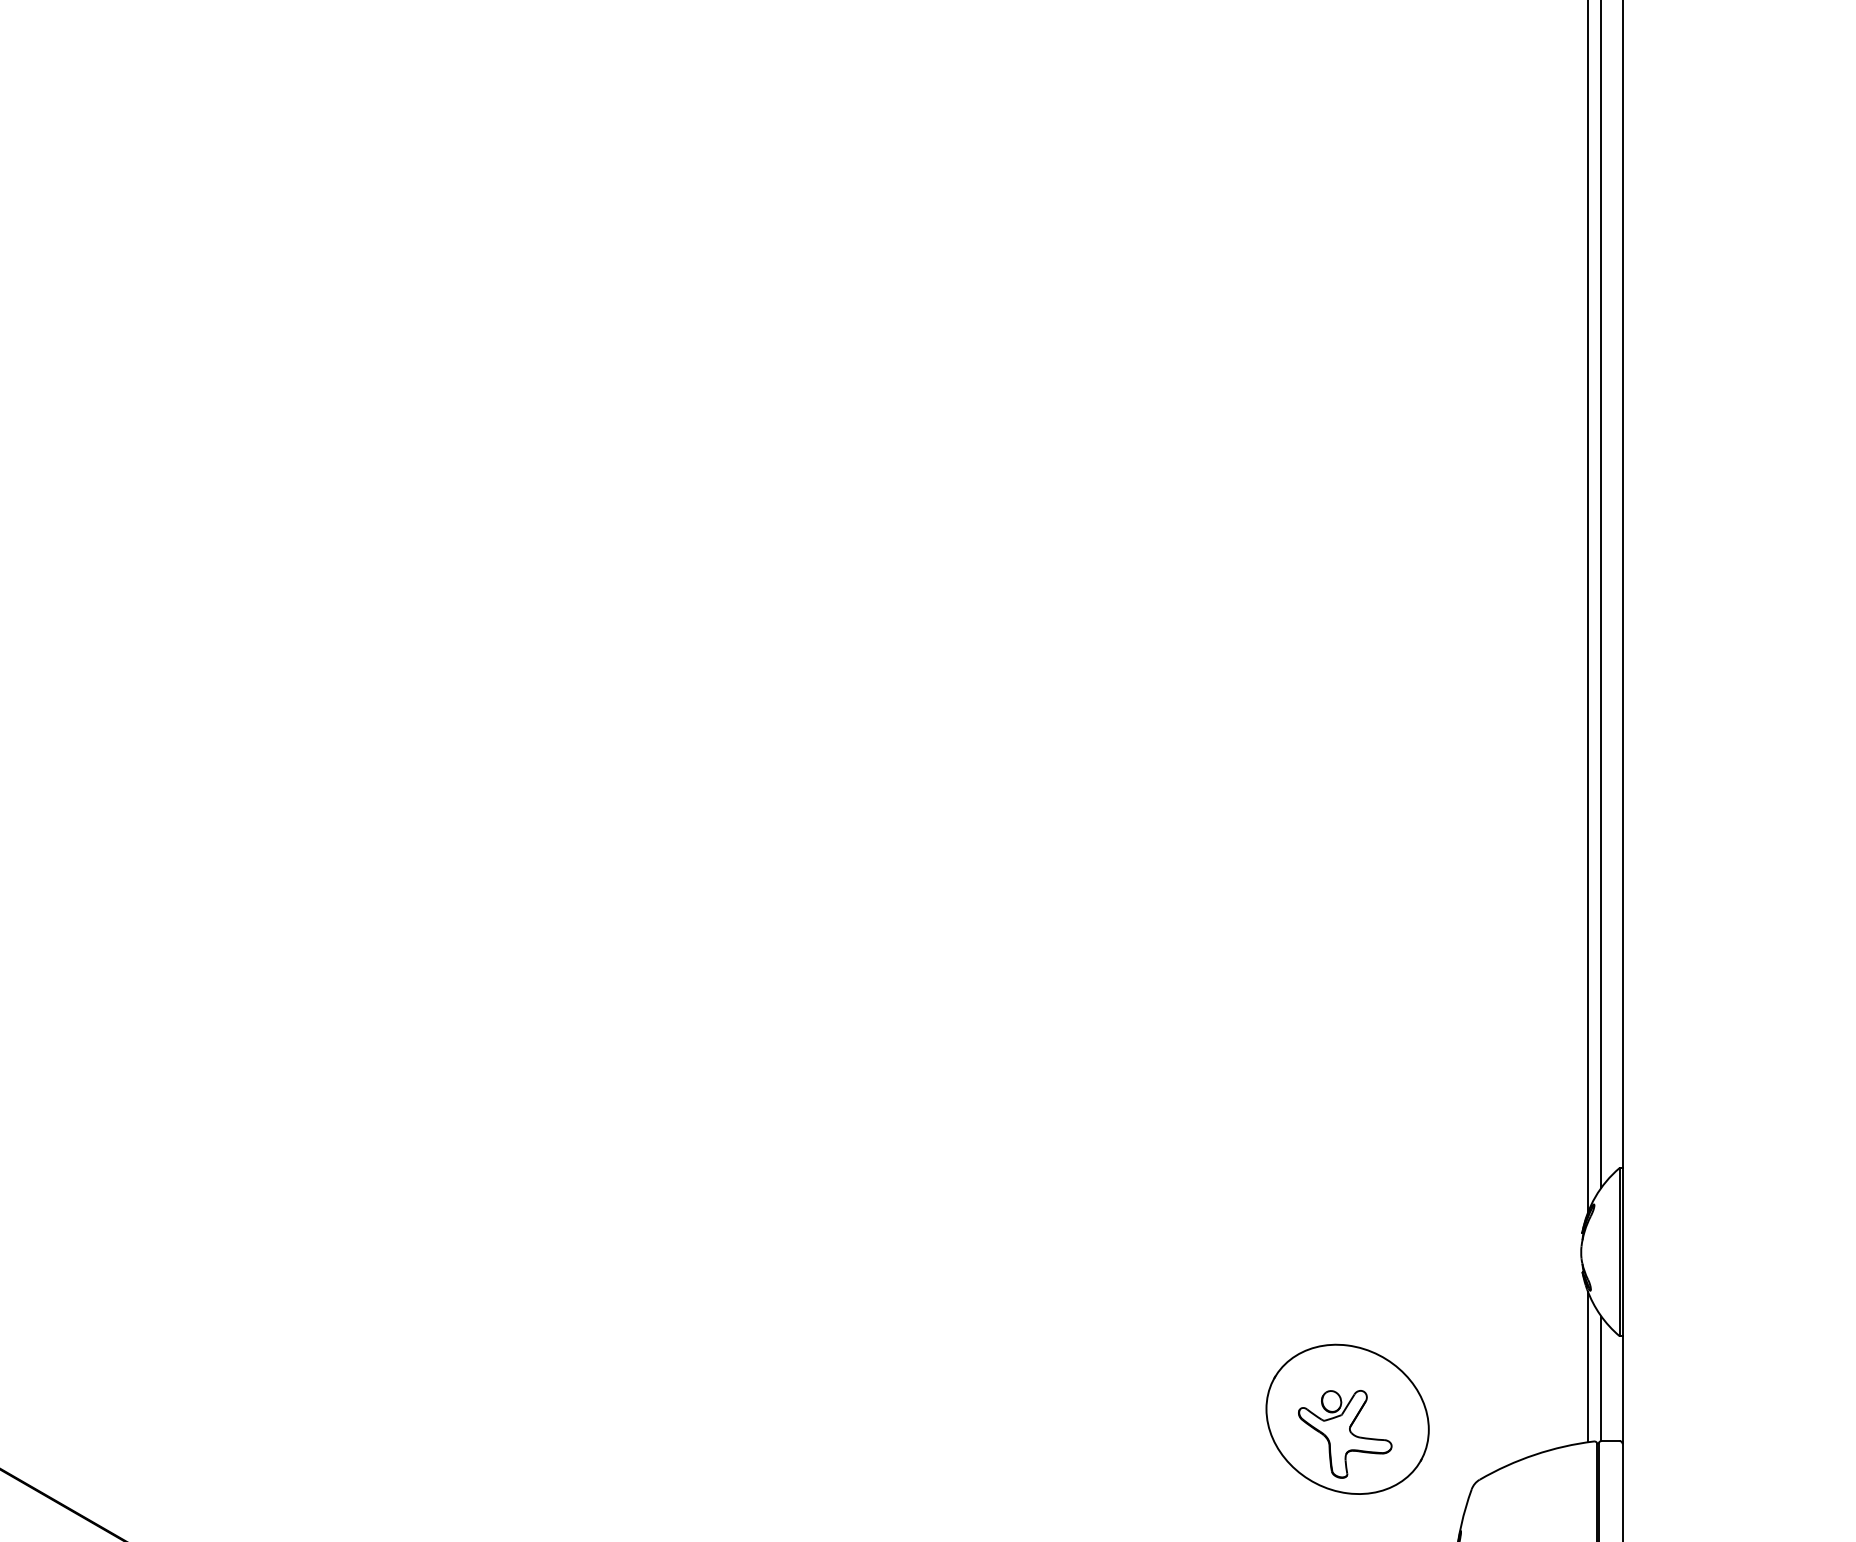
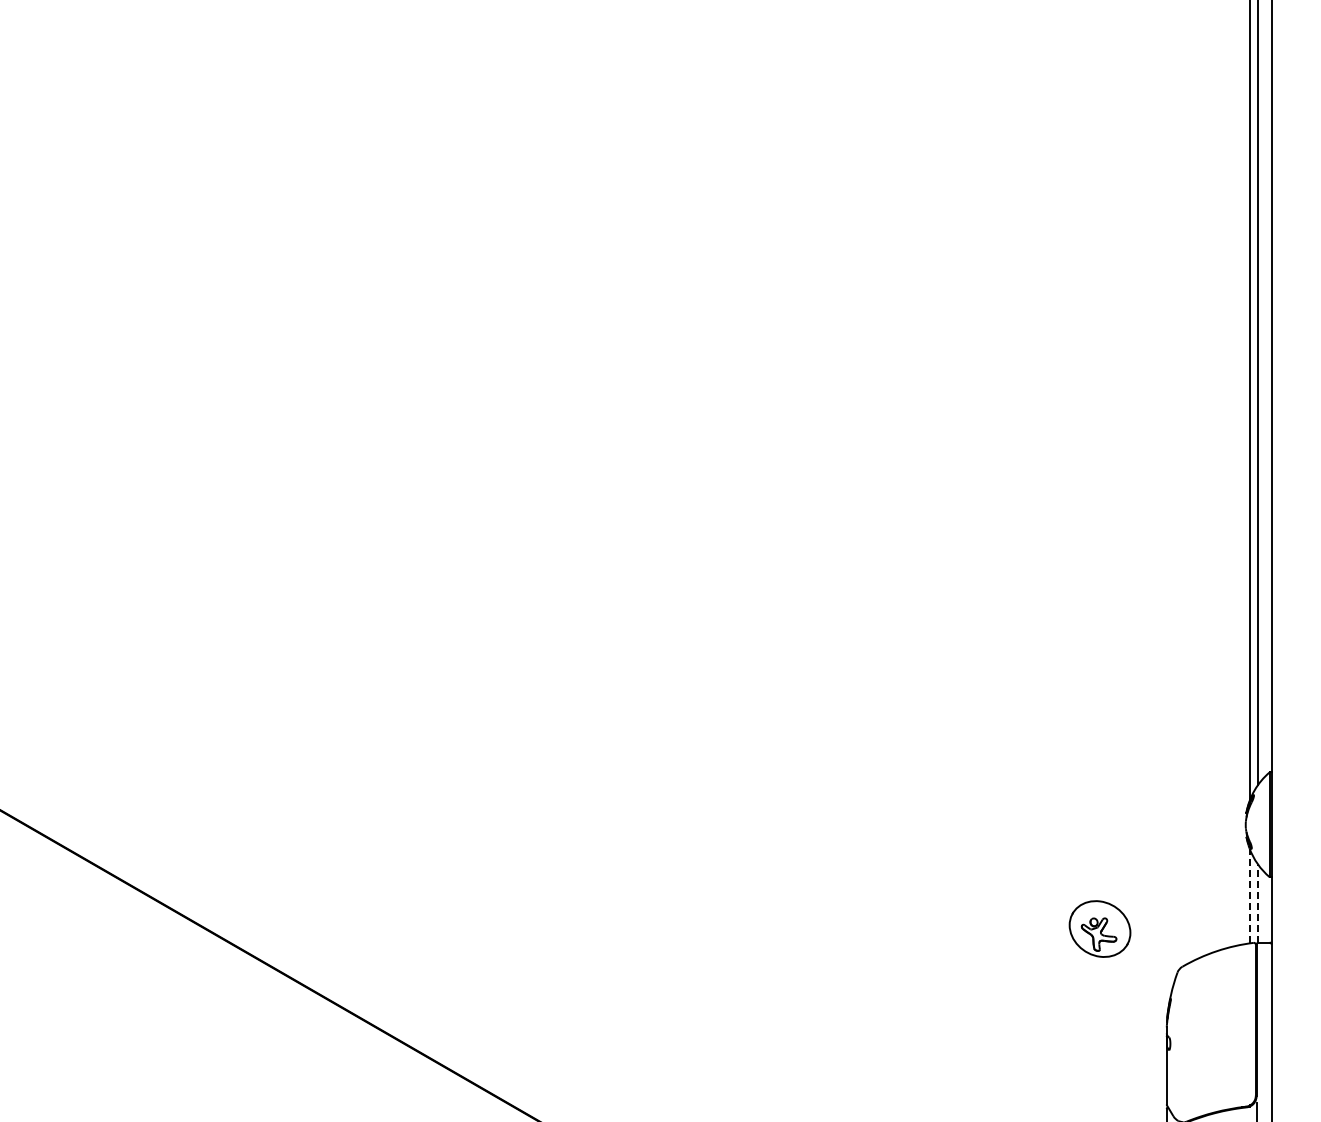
line: (1587, 1365) -> (1249, 895), solid -> dashed
line: (1601, 1378) -> (1258, 903), solid -> dashed
part: (1346, 1418) -> (1099, 928), size x0.6

